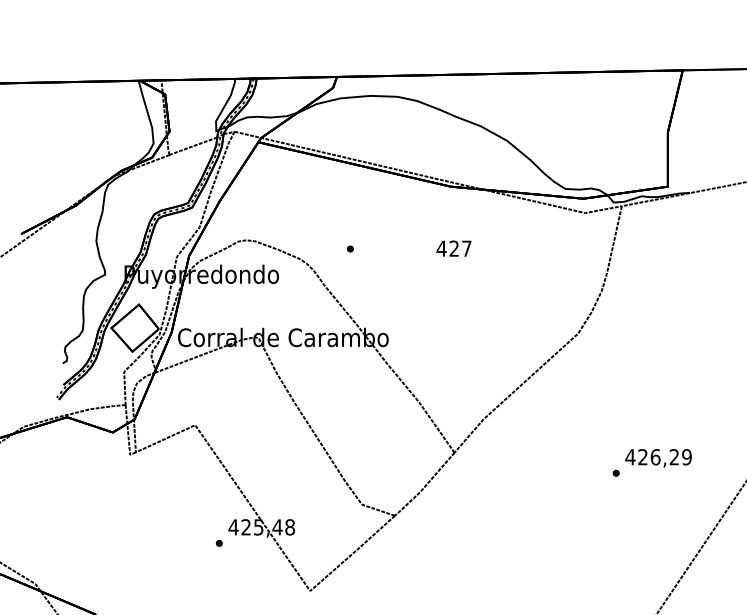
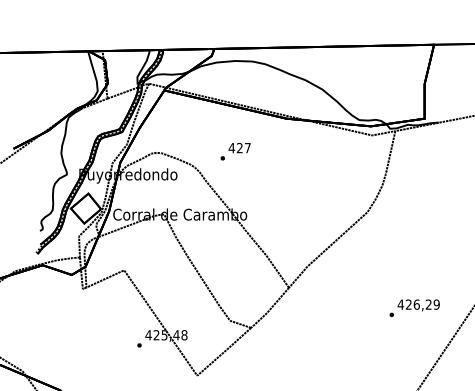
text: (453, 249) -> (239, 148), moved
text: (651, 461) -> (414, 307), moved

